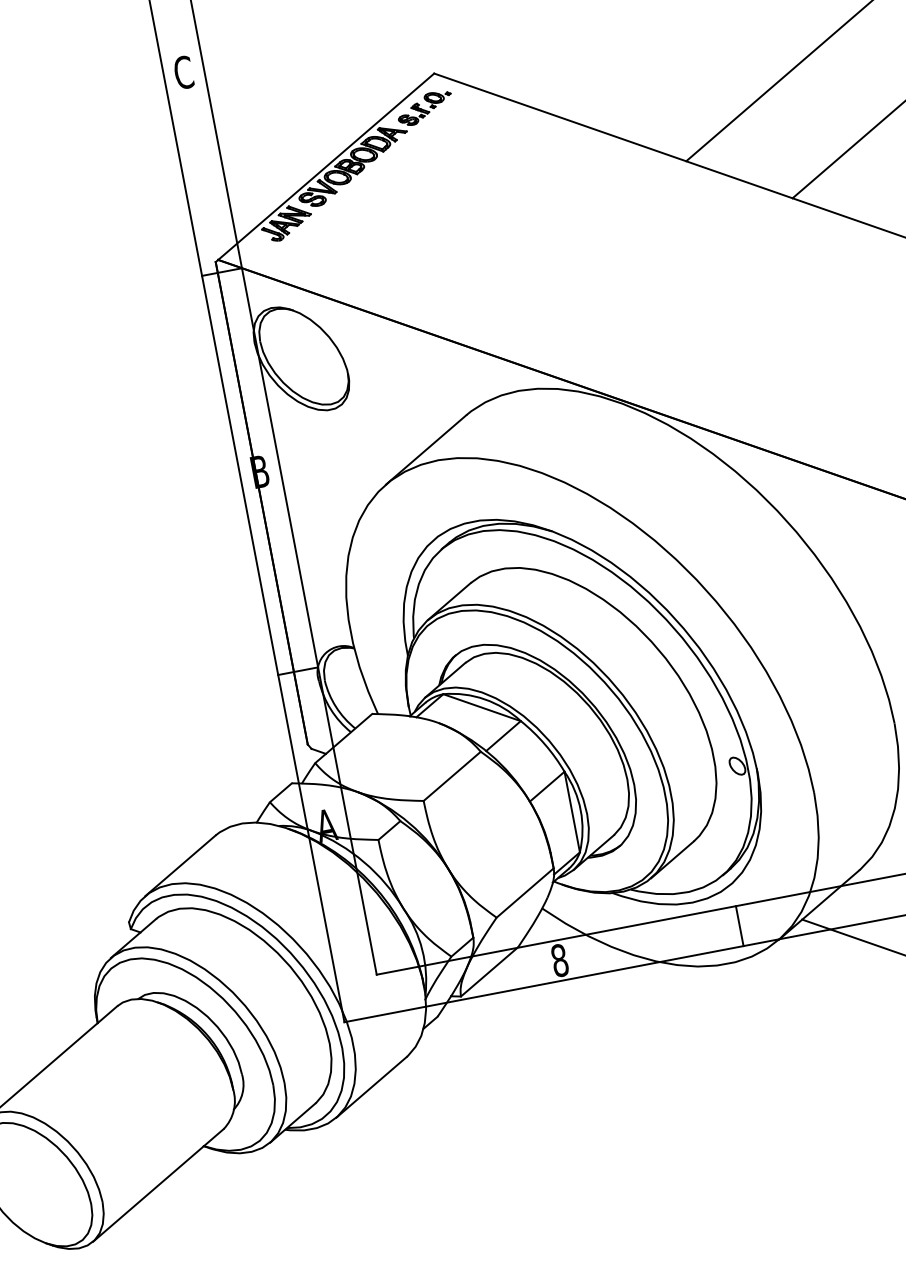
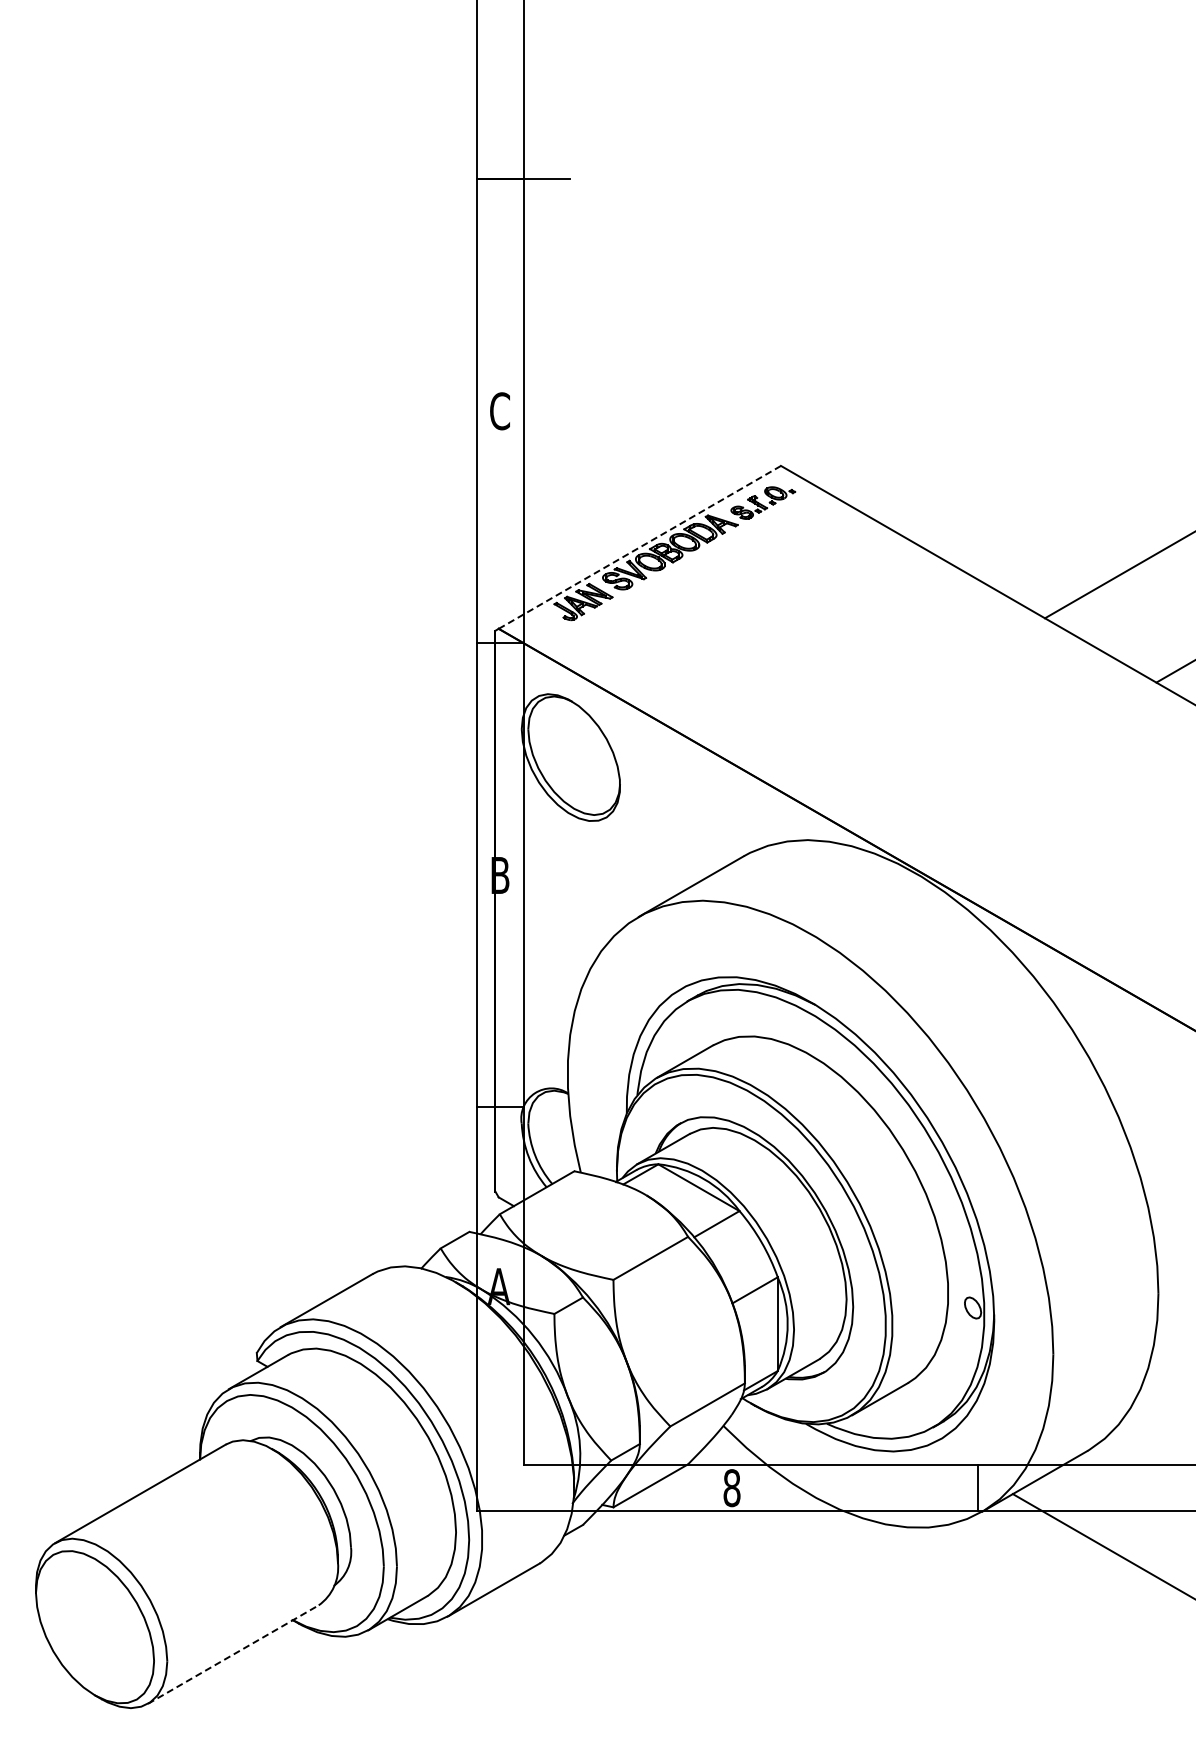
line: (325, 166) -> (639, 547), solid -> dashed
line: (739, 925) -> (978, 1487), moved
line: (158, 1185) -> (233, 1654), solid -> dashed

